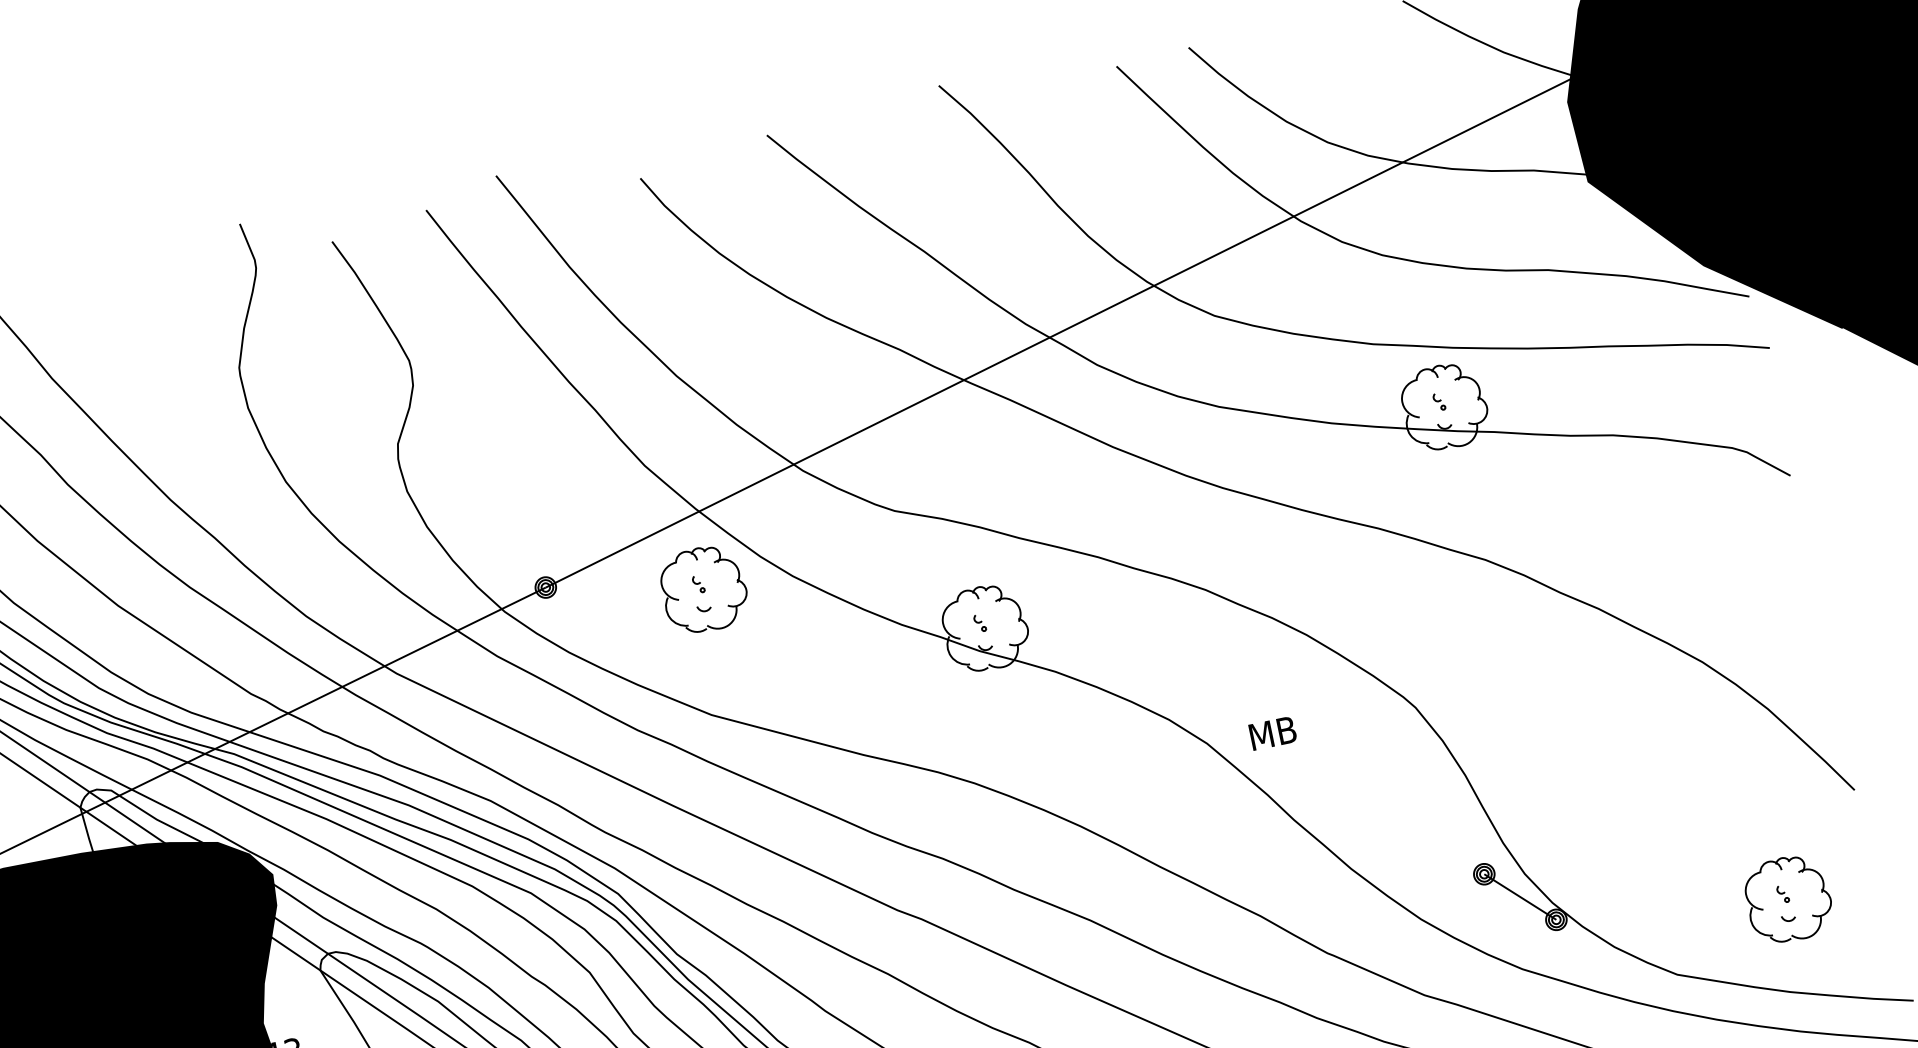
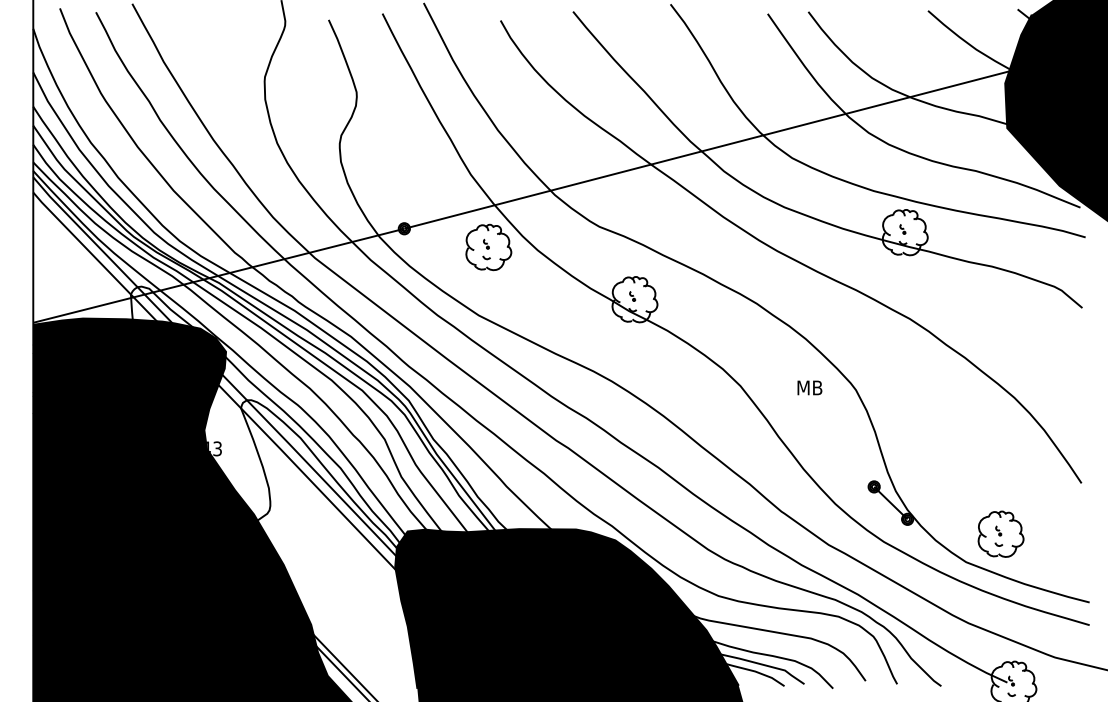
text: (1272, 732) -> (809, 387), moved
part: (1787, 898) -> (1000, 533), moved

